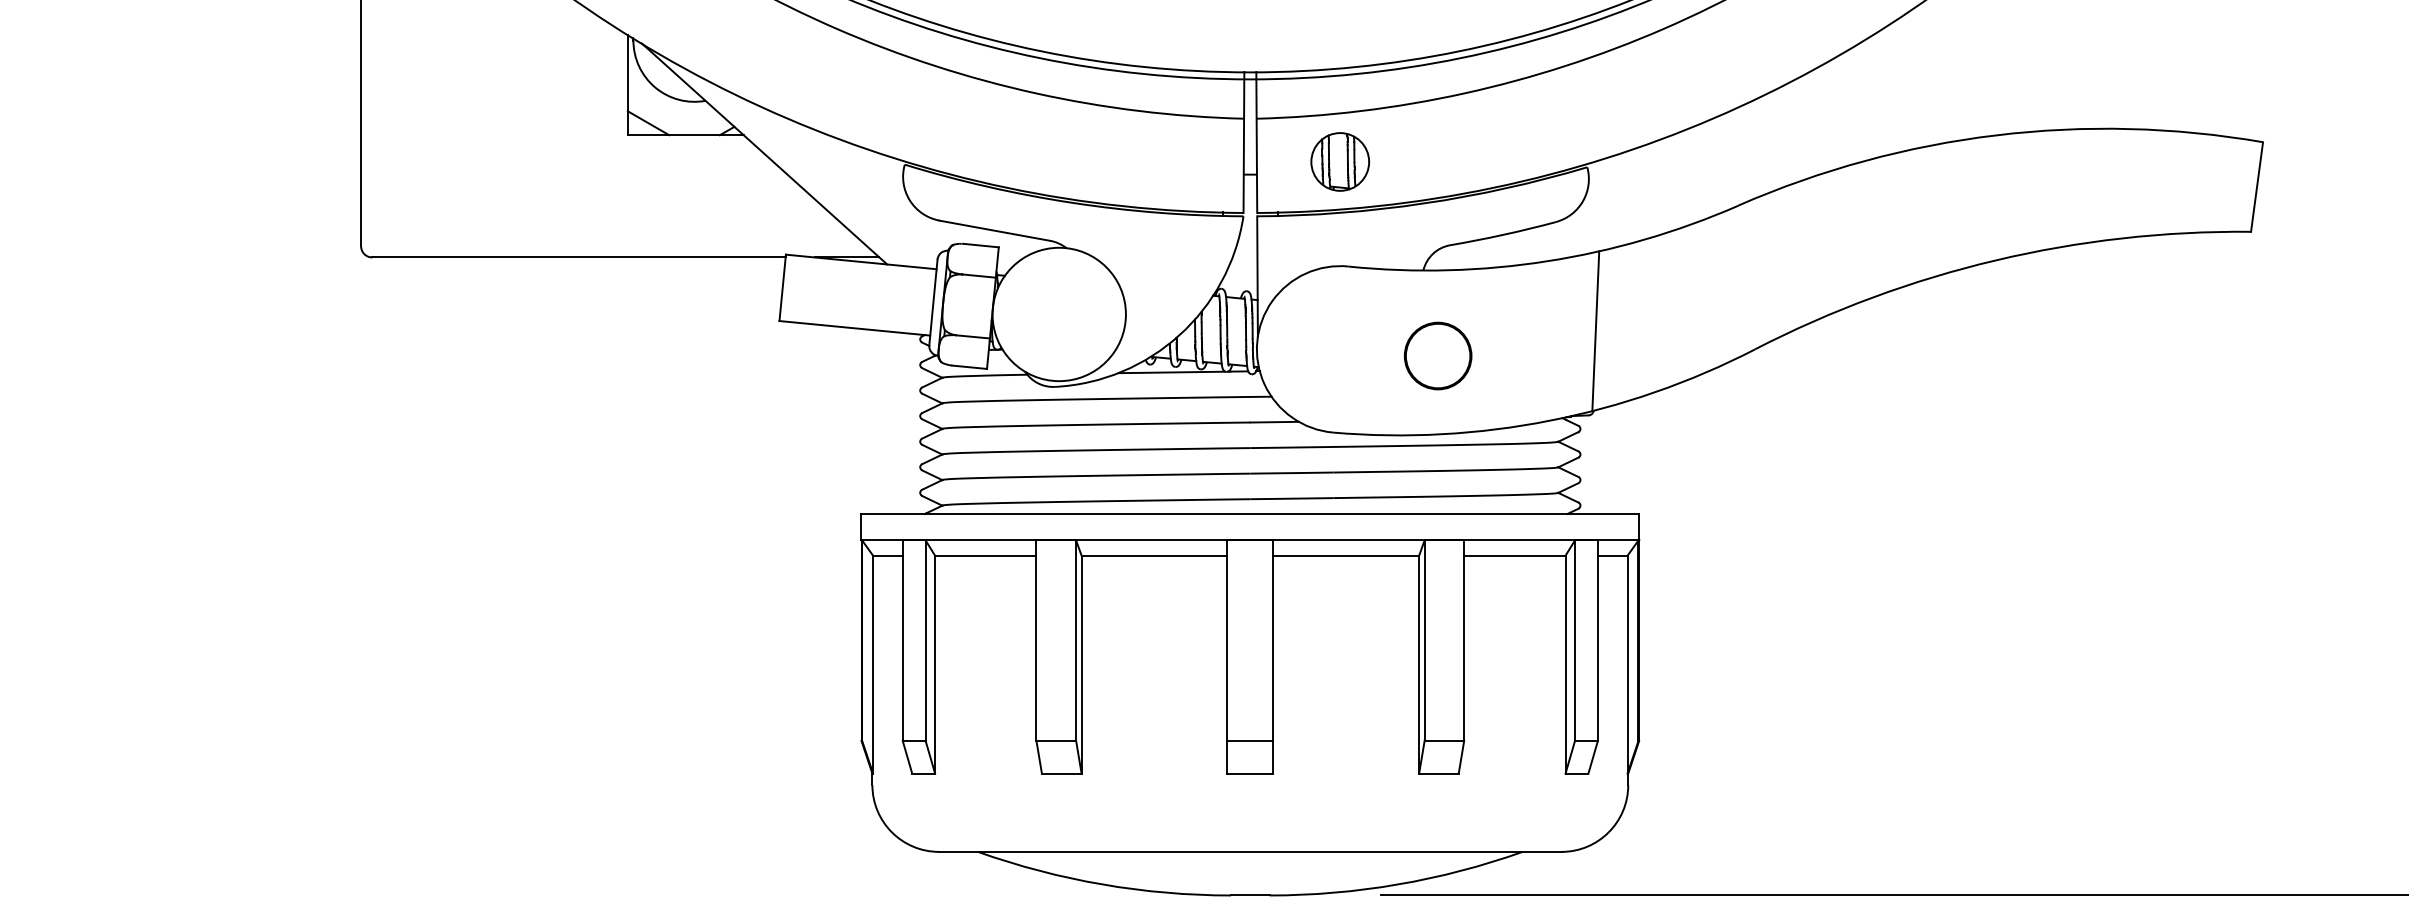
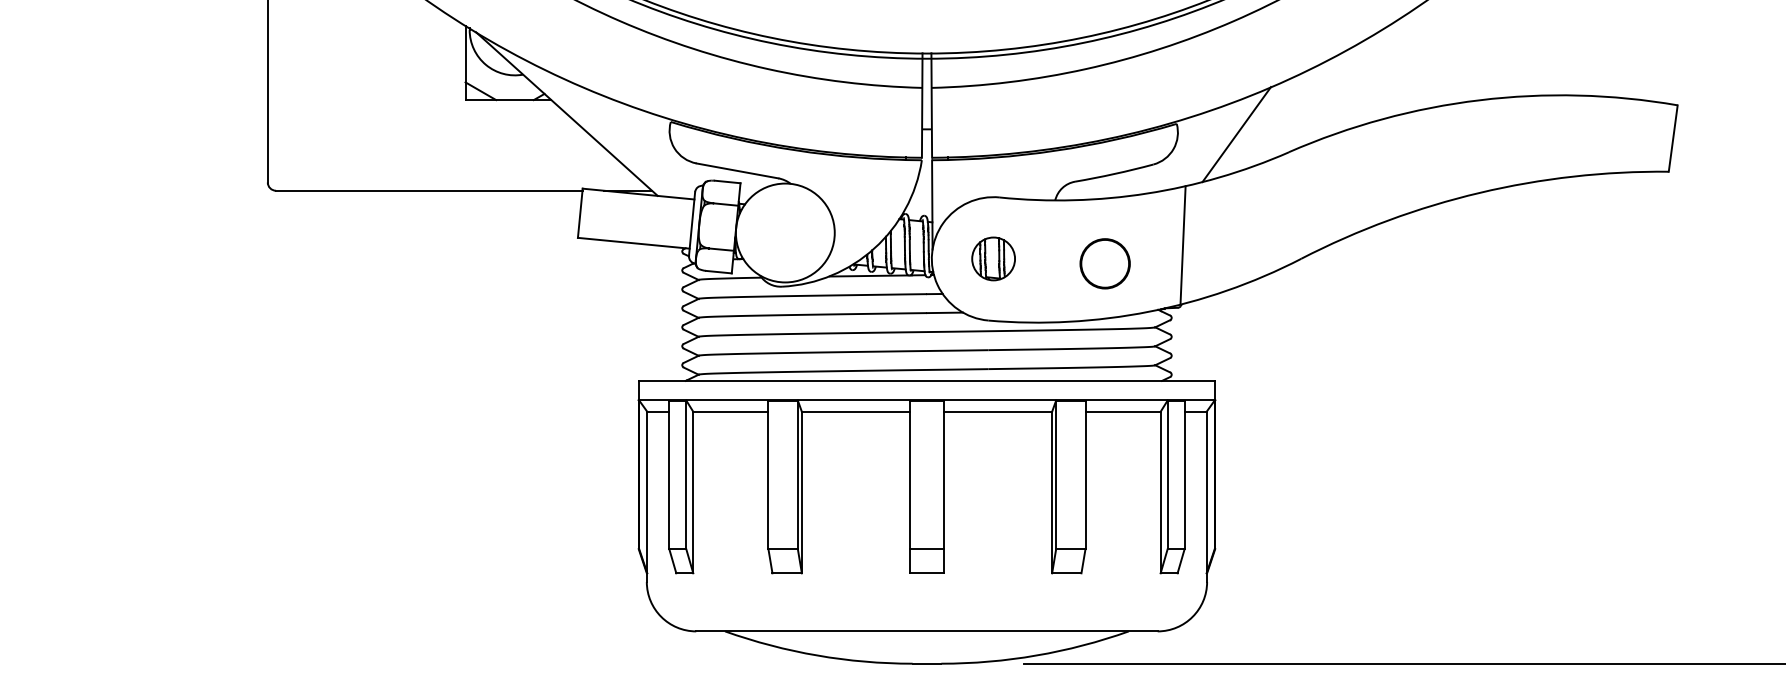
part: (1340, 161) -> (993, 258), moved
line: (1667, 181) -> (1236, 134), added
circle: (1437, 355) -> (1104, 263), moved

